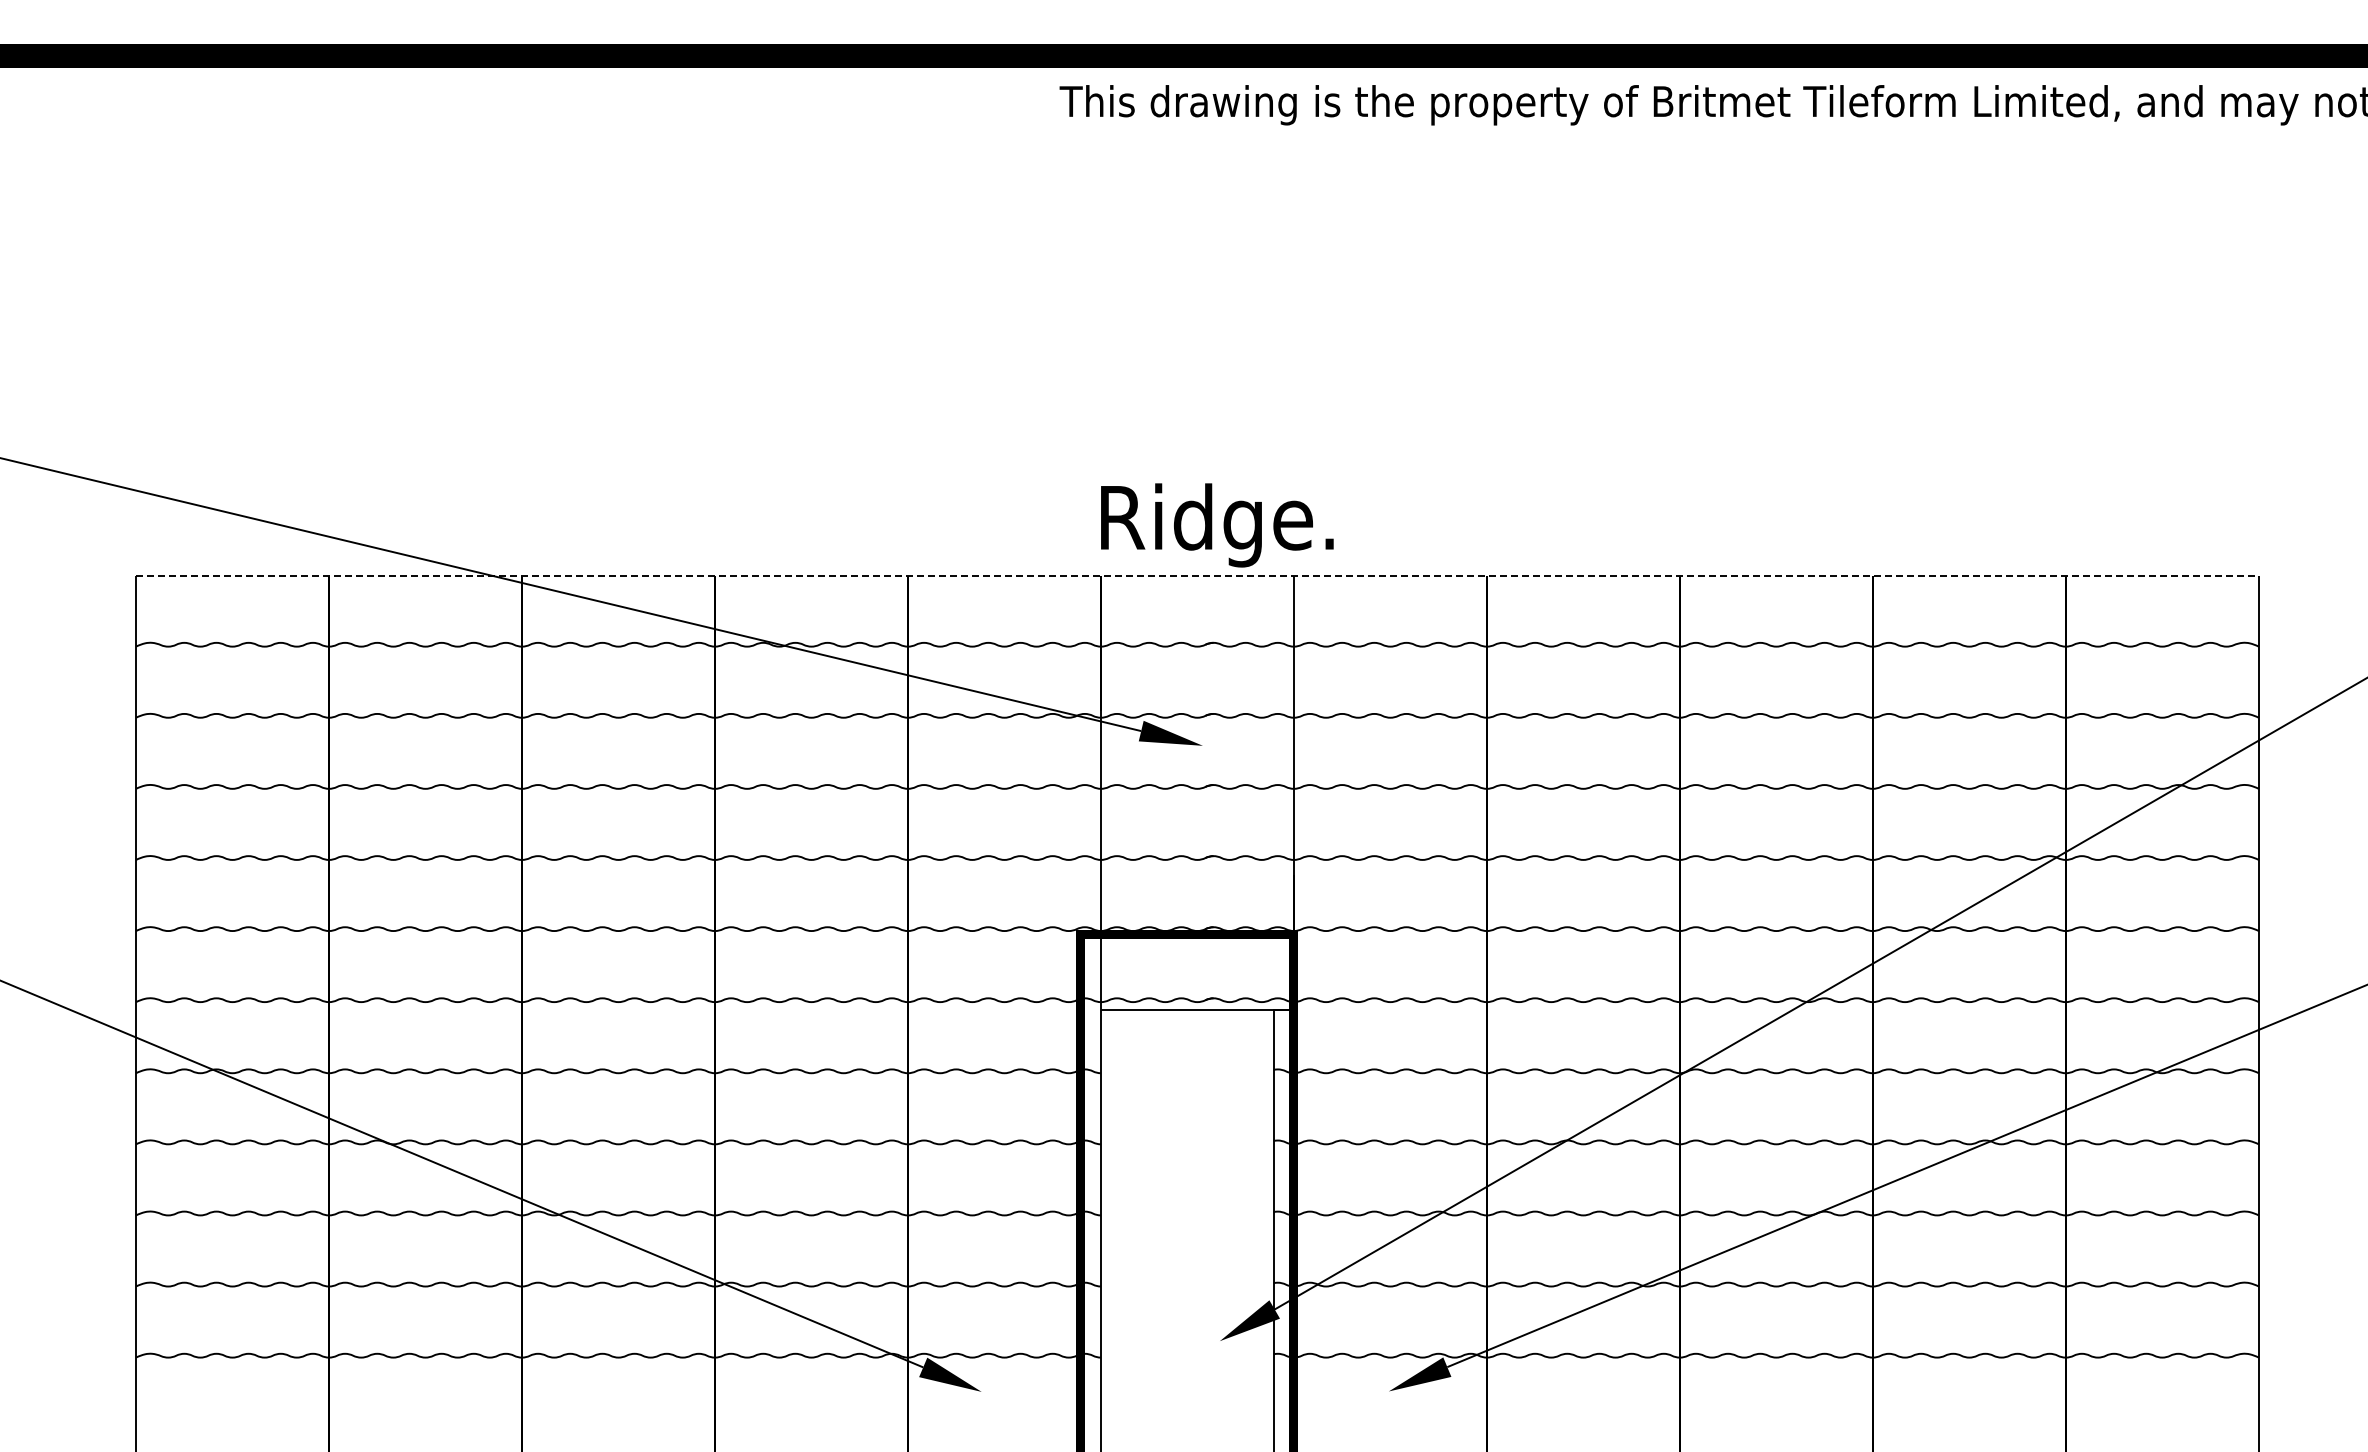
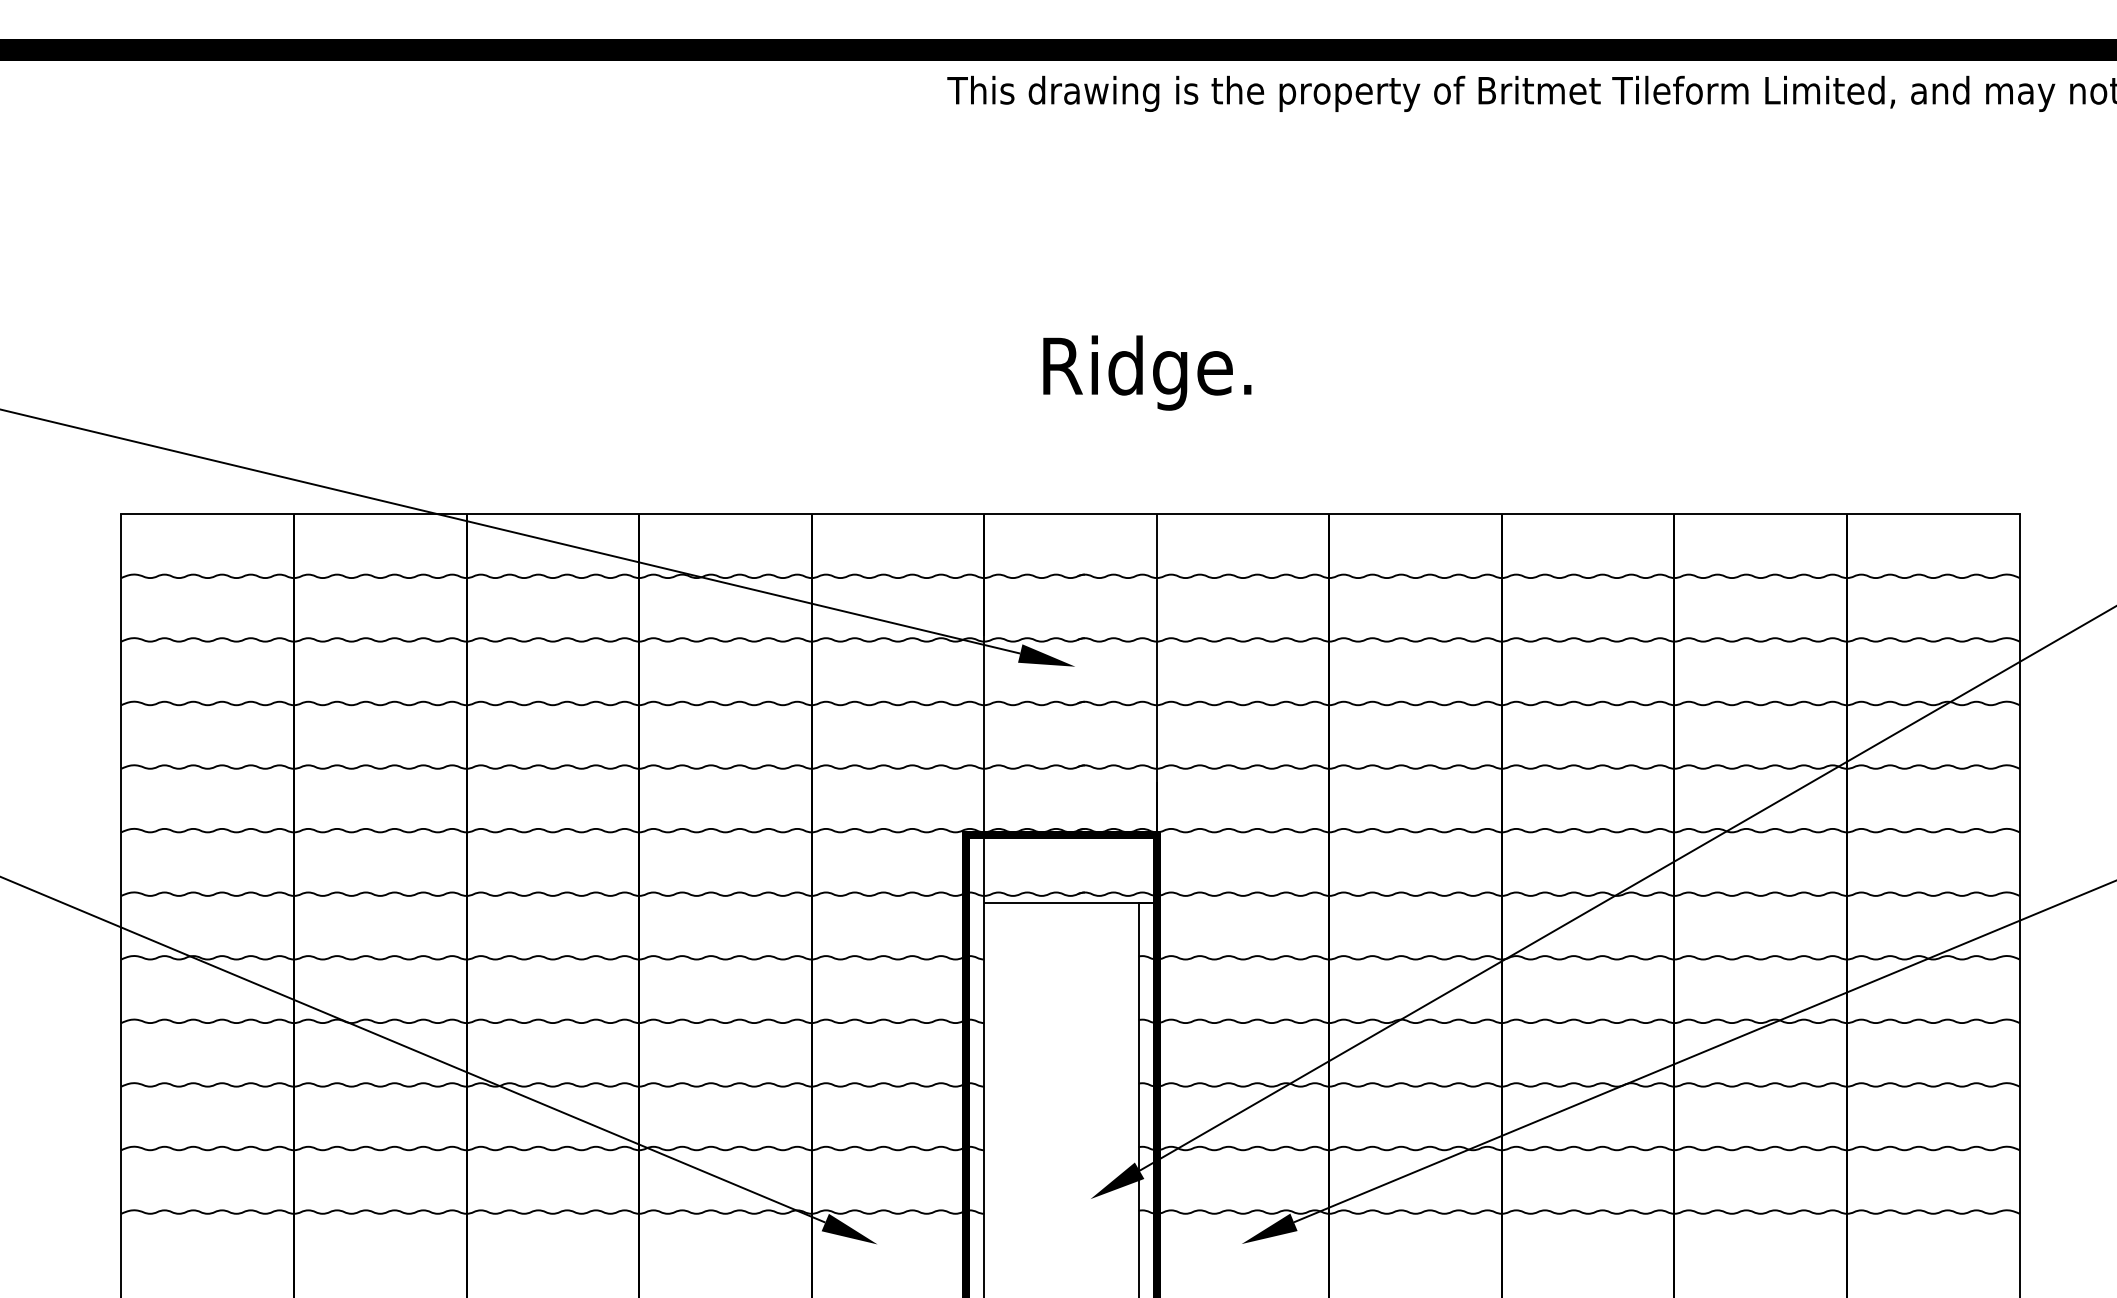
text: (1217, 525) -> (1147, 373), moved
line: (1197, 575) -> (1070, 514), dashed -> solid

